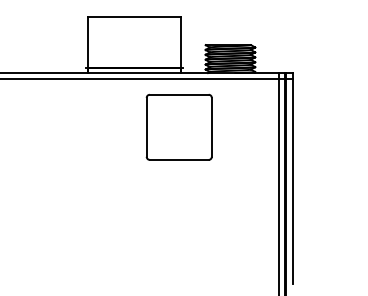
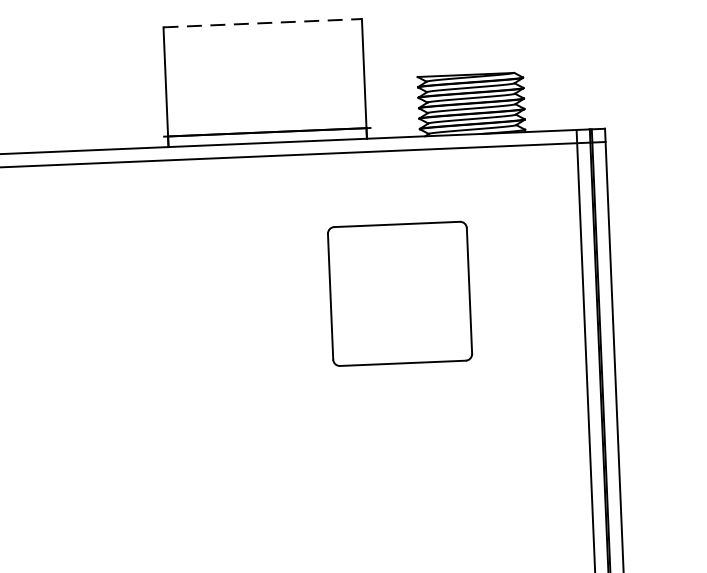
line: (134, 16) -> (263, 22), solid -> dashed
part: (178, 126) -> (398, 292), moved

